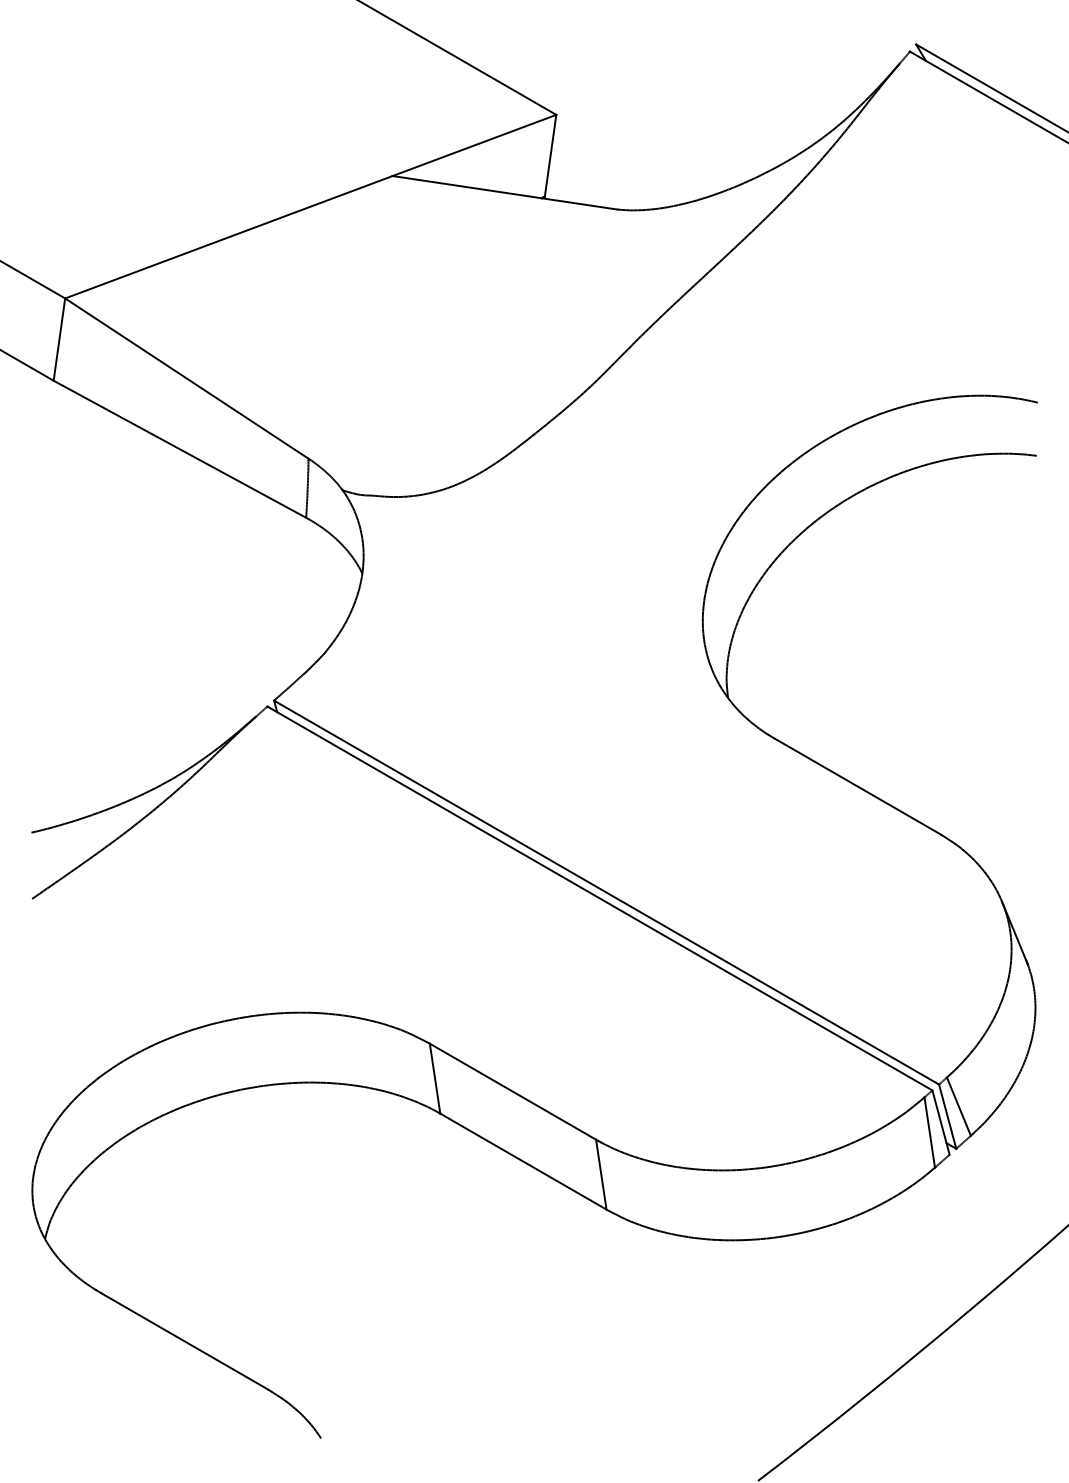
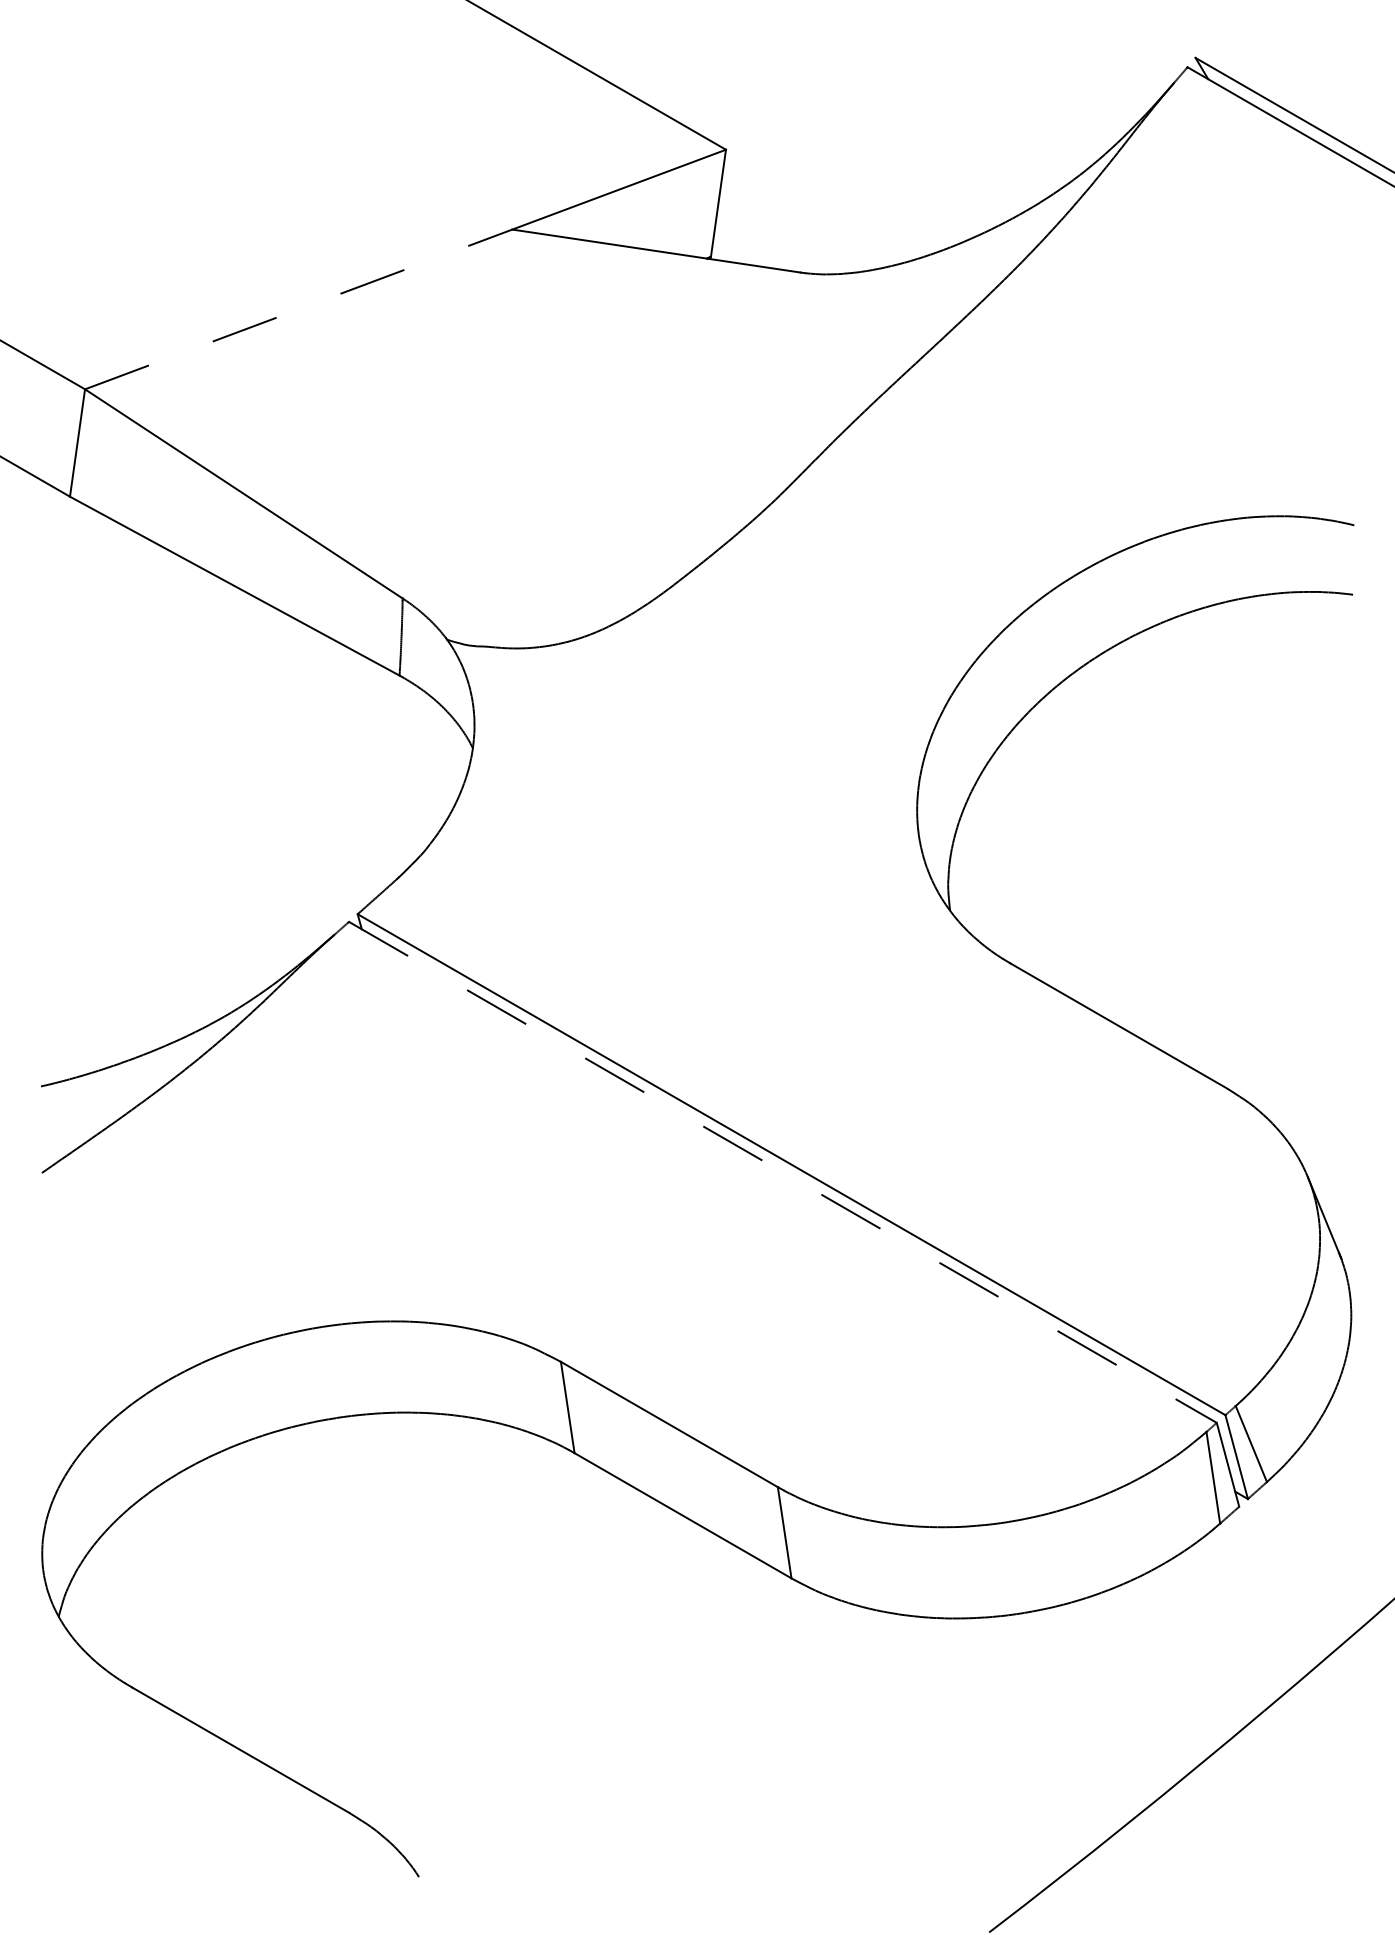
line: (228, 237) -> (298, 309), solid -> dashed
line: (599, 898) -> (782, 1172), solid -> dashed

